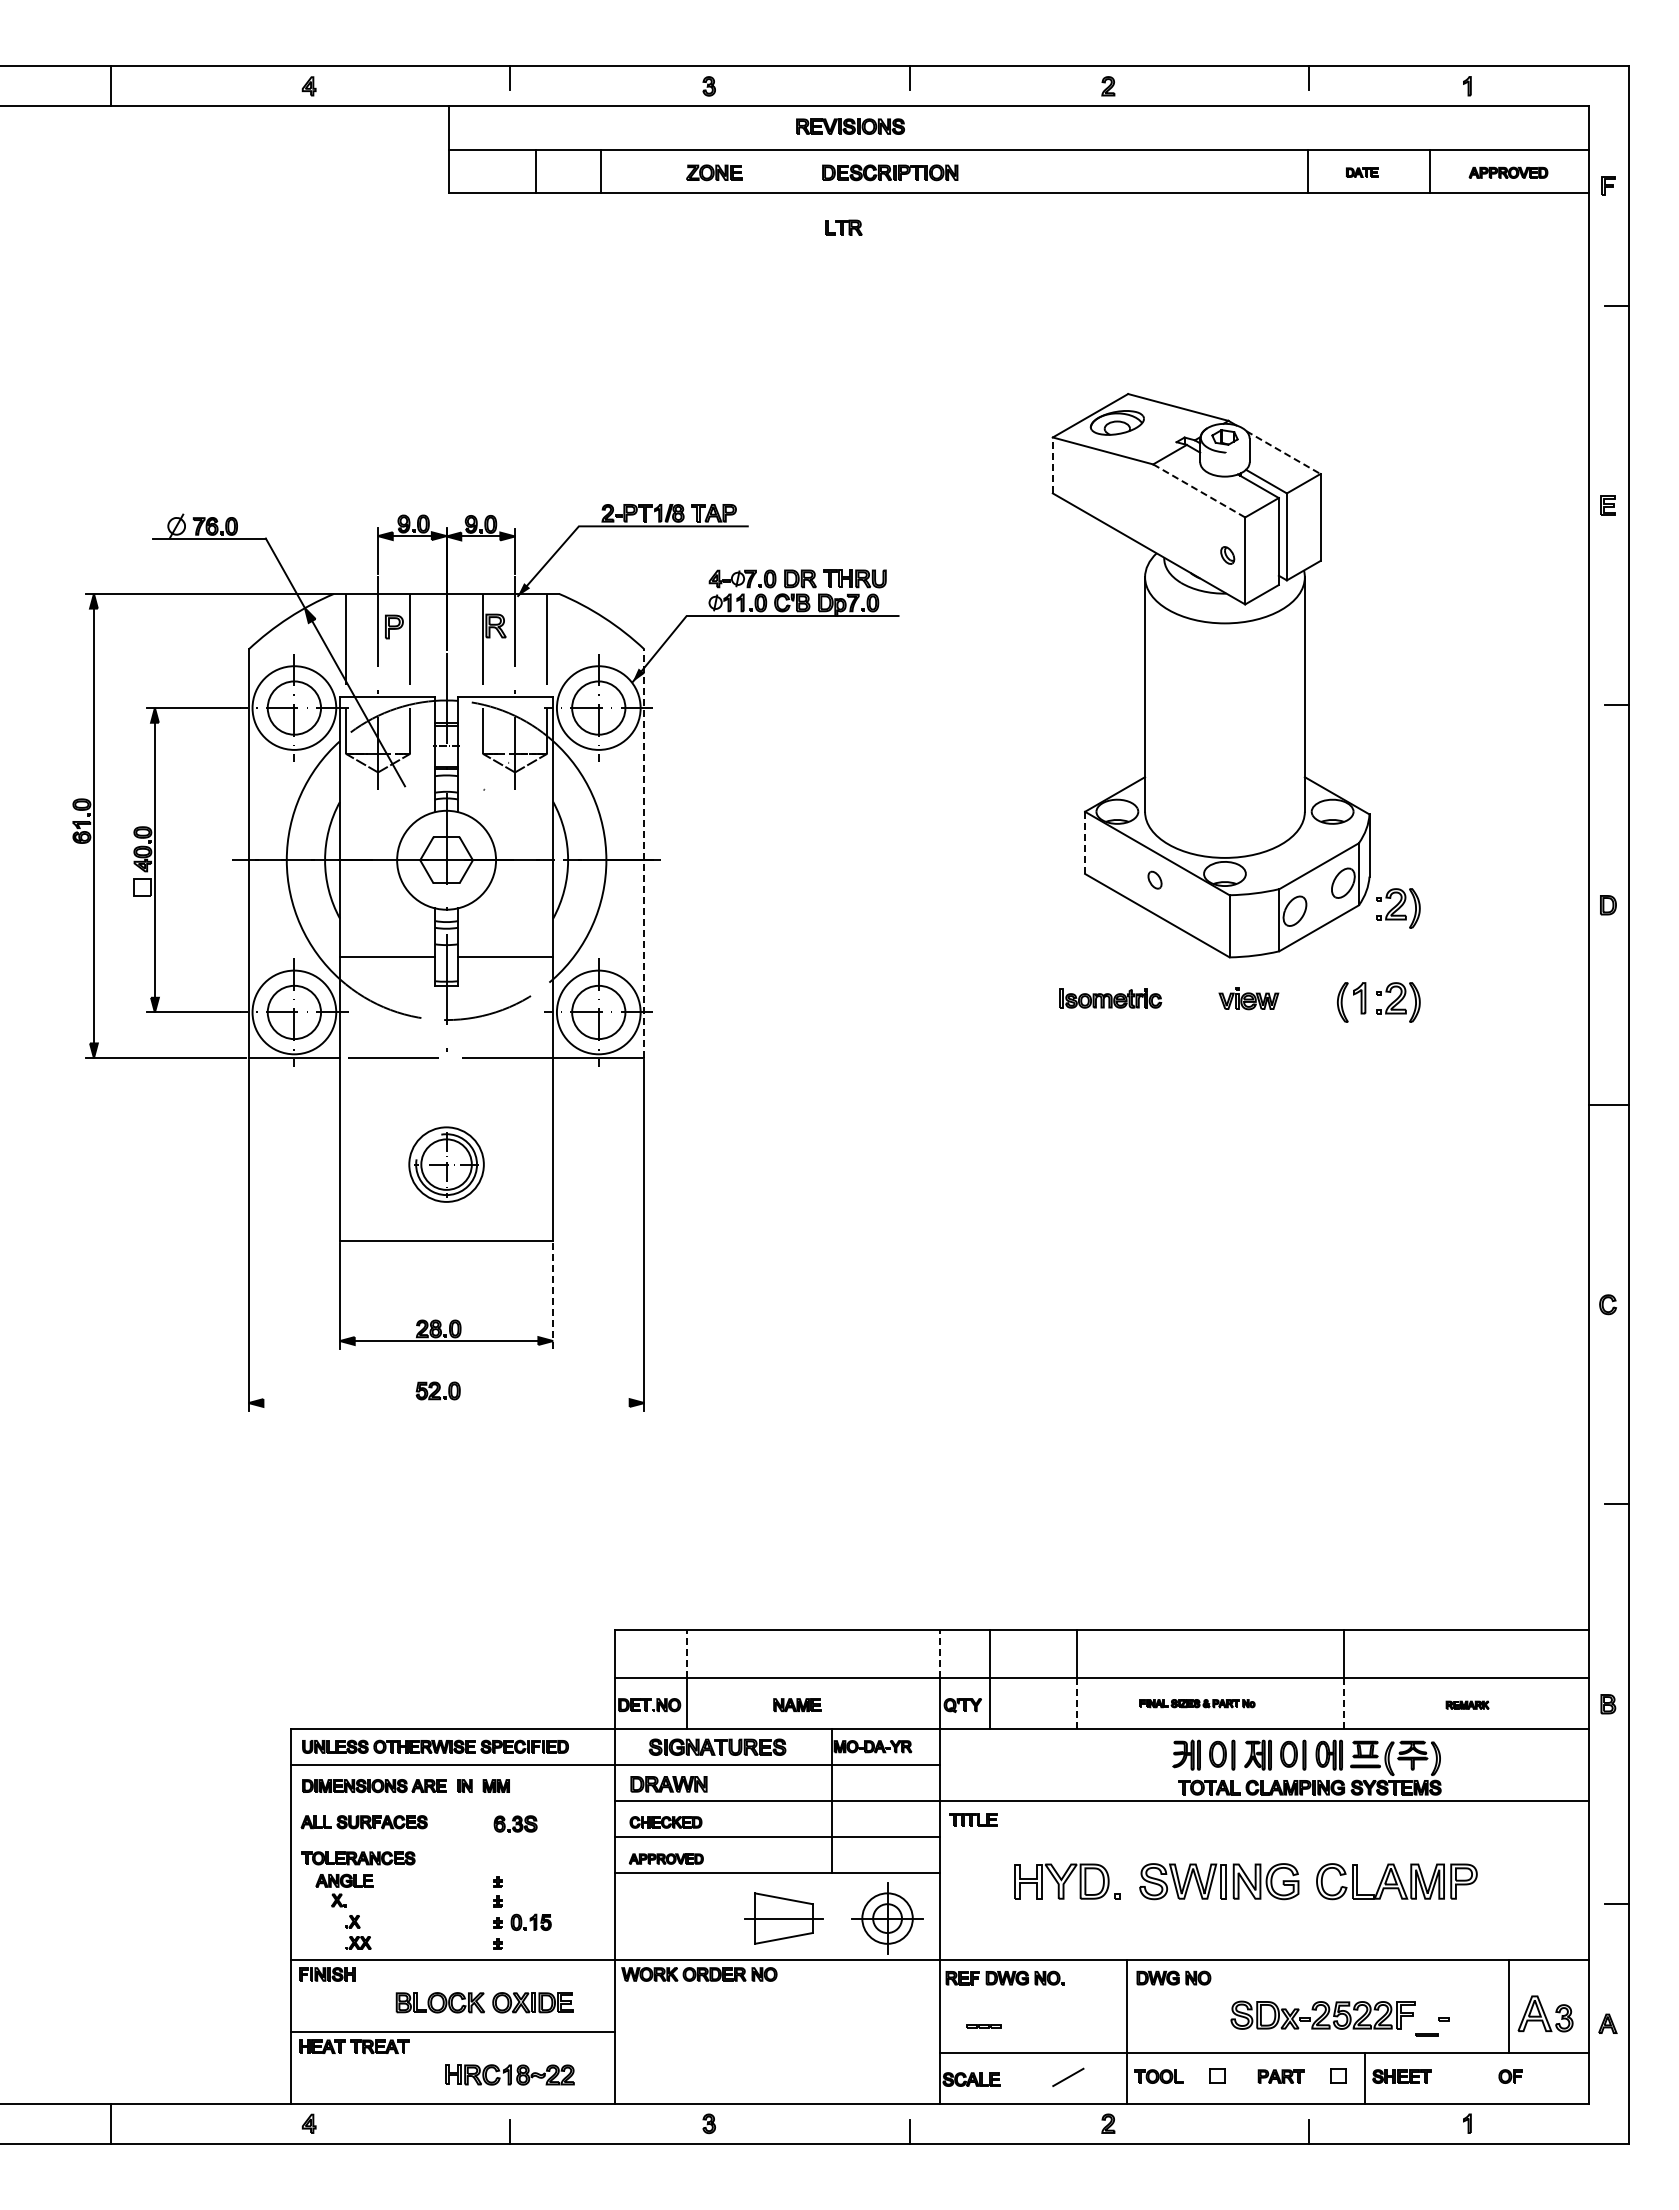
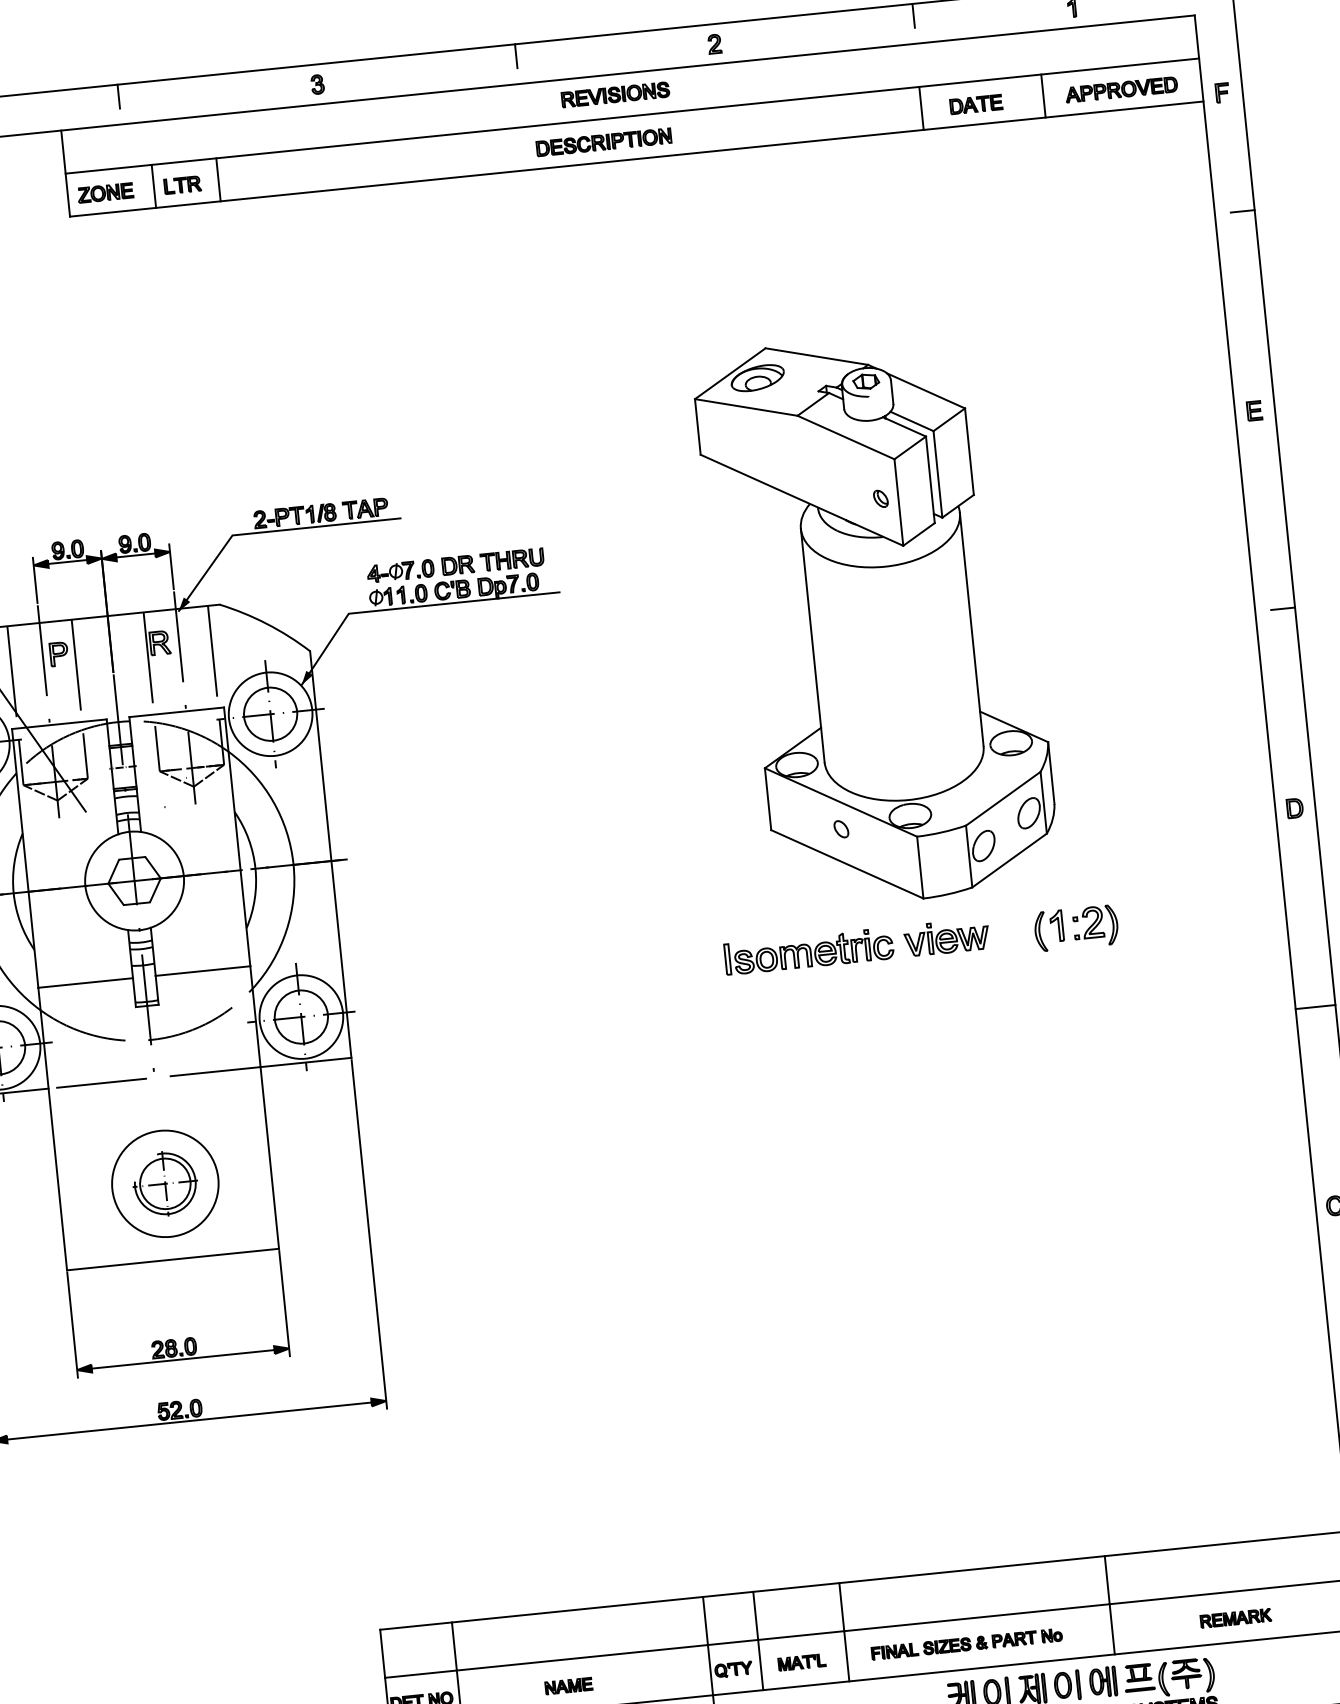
part: (850, 126) -> (615, 94), moved
part: (714, 172) -> (105, 192), moved
part: (890, 172) -> (604, 142), moved
part: (1361, 172) -> (975, 104), size x1.67
part: (1508, 172) -> (1121, 89), size x1.43
part: (843, 227) -> (182, 184), moved
line: (1283, 452) -> (926, 390), dashed -> solid
line: (1052, 465) -> (697, 427), dashed -> solid
line: (1199, 491) -> (846, 438), dashed -> solid
line: (1085, 842) -> (768, 798), dashed -> solid
line: (644, 853) -> (330, 854), dashed -> solid
part: (1398, 908) -> (1086, 832), removed
part: (1110, 998) -> (809, 951), size x1.67
part: (1248, 998) -> (946, 937), size x1.43
circle: (446, 1164) -> (165, 1183), size x1.43
line: (553, 1295) -> (284, 1303), dashed -> solid
line: (446, 1403) -> (189, 1421), added
line: (687, 1653) -> (454, 1645), dashed -> solid
line: (939, 1653) -> (705, 1620), dashed -> solid
line: (1076, 1703) -> (846, 1656), dashed -> solid
part: (1197, 1703) -> (966, 1644), size x1.67
line: (1343, 1703) -> (1112, 1629), dashed -> solid
part: (1031, 1705) -> (801, 1662), added
part: (1467, 1705) -> (1235, 1618), size x1.67

